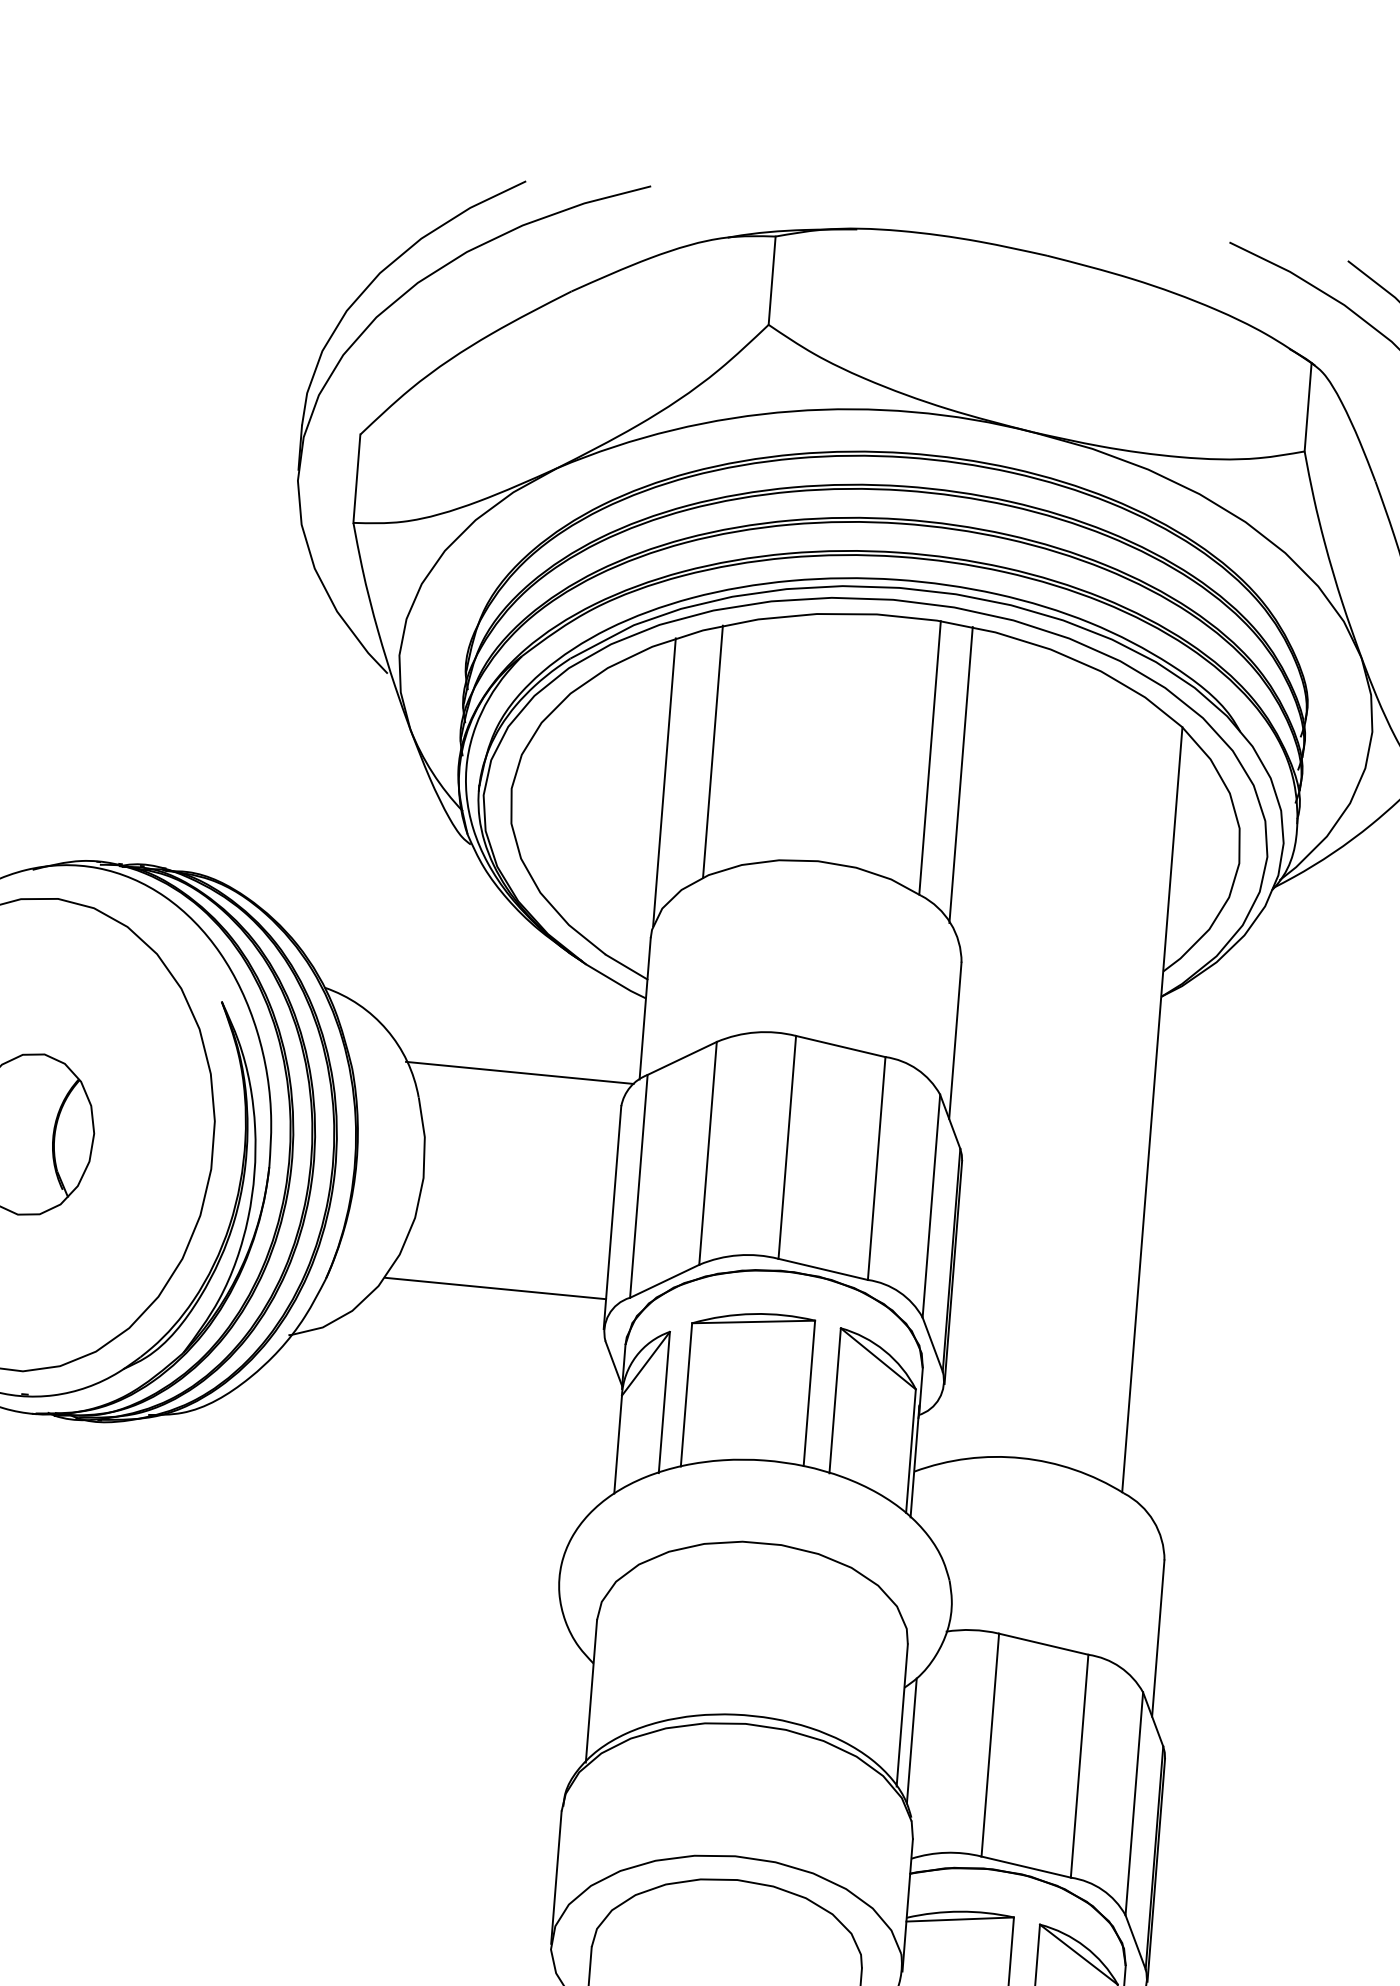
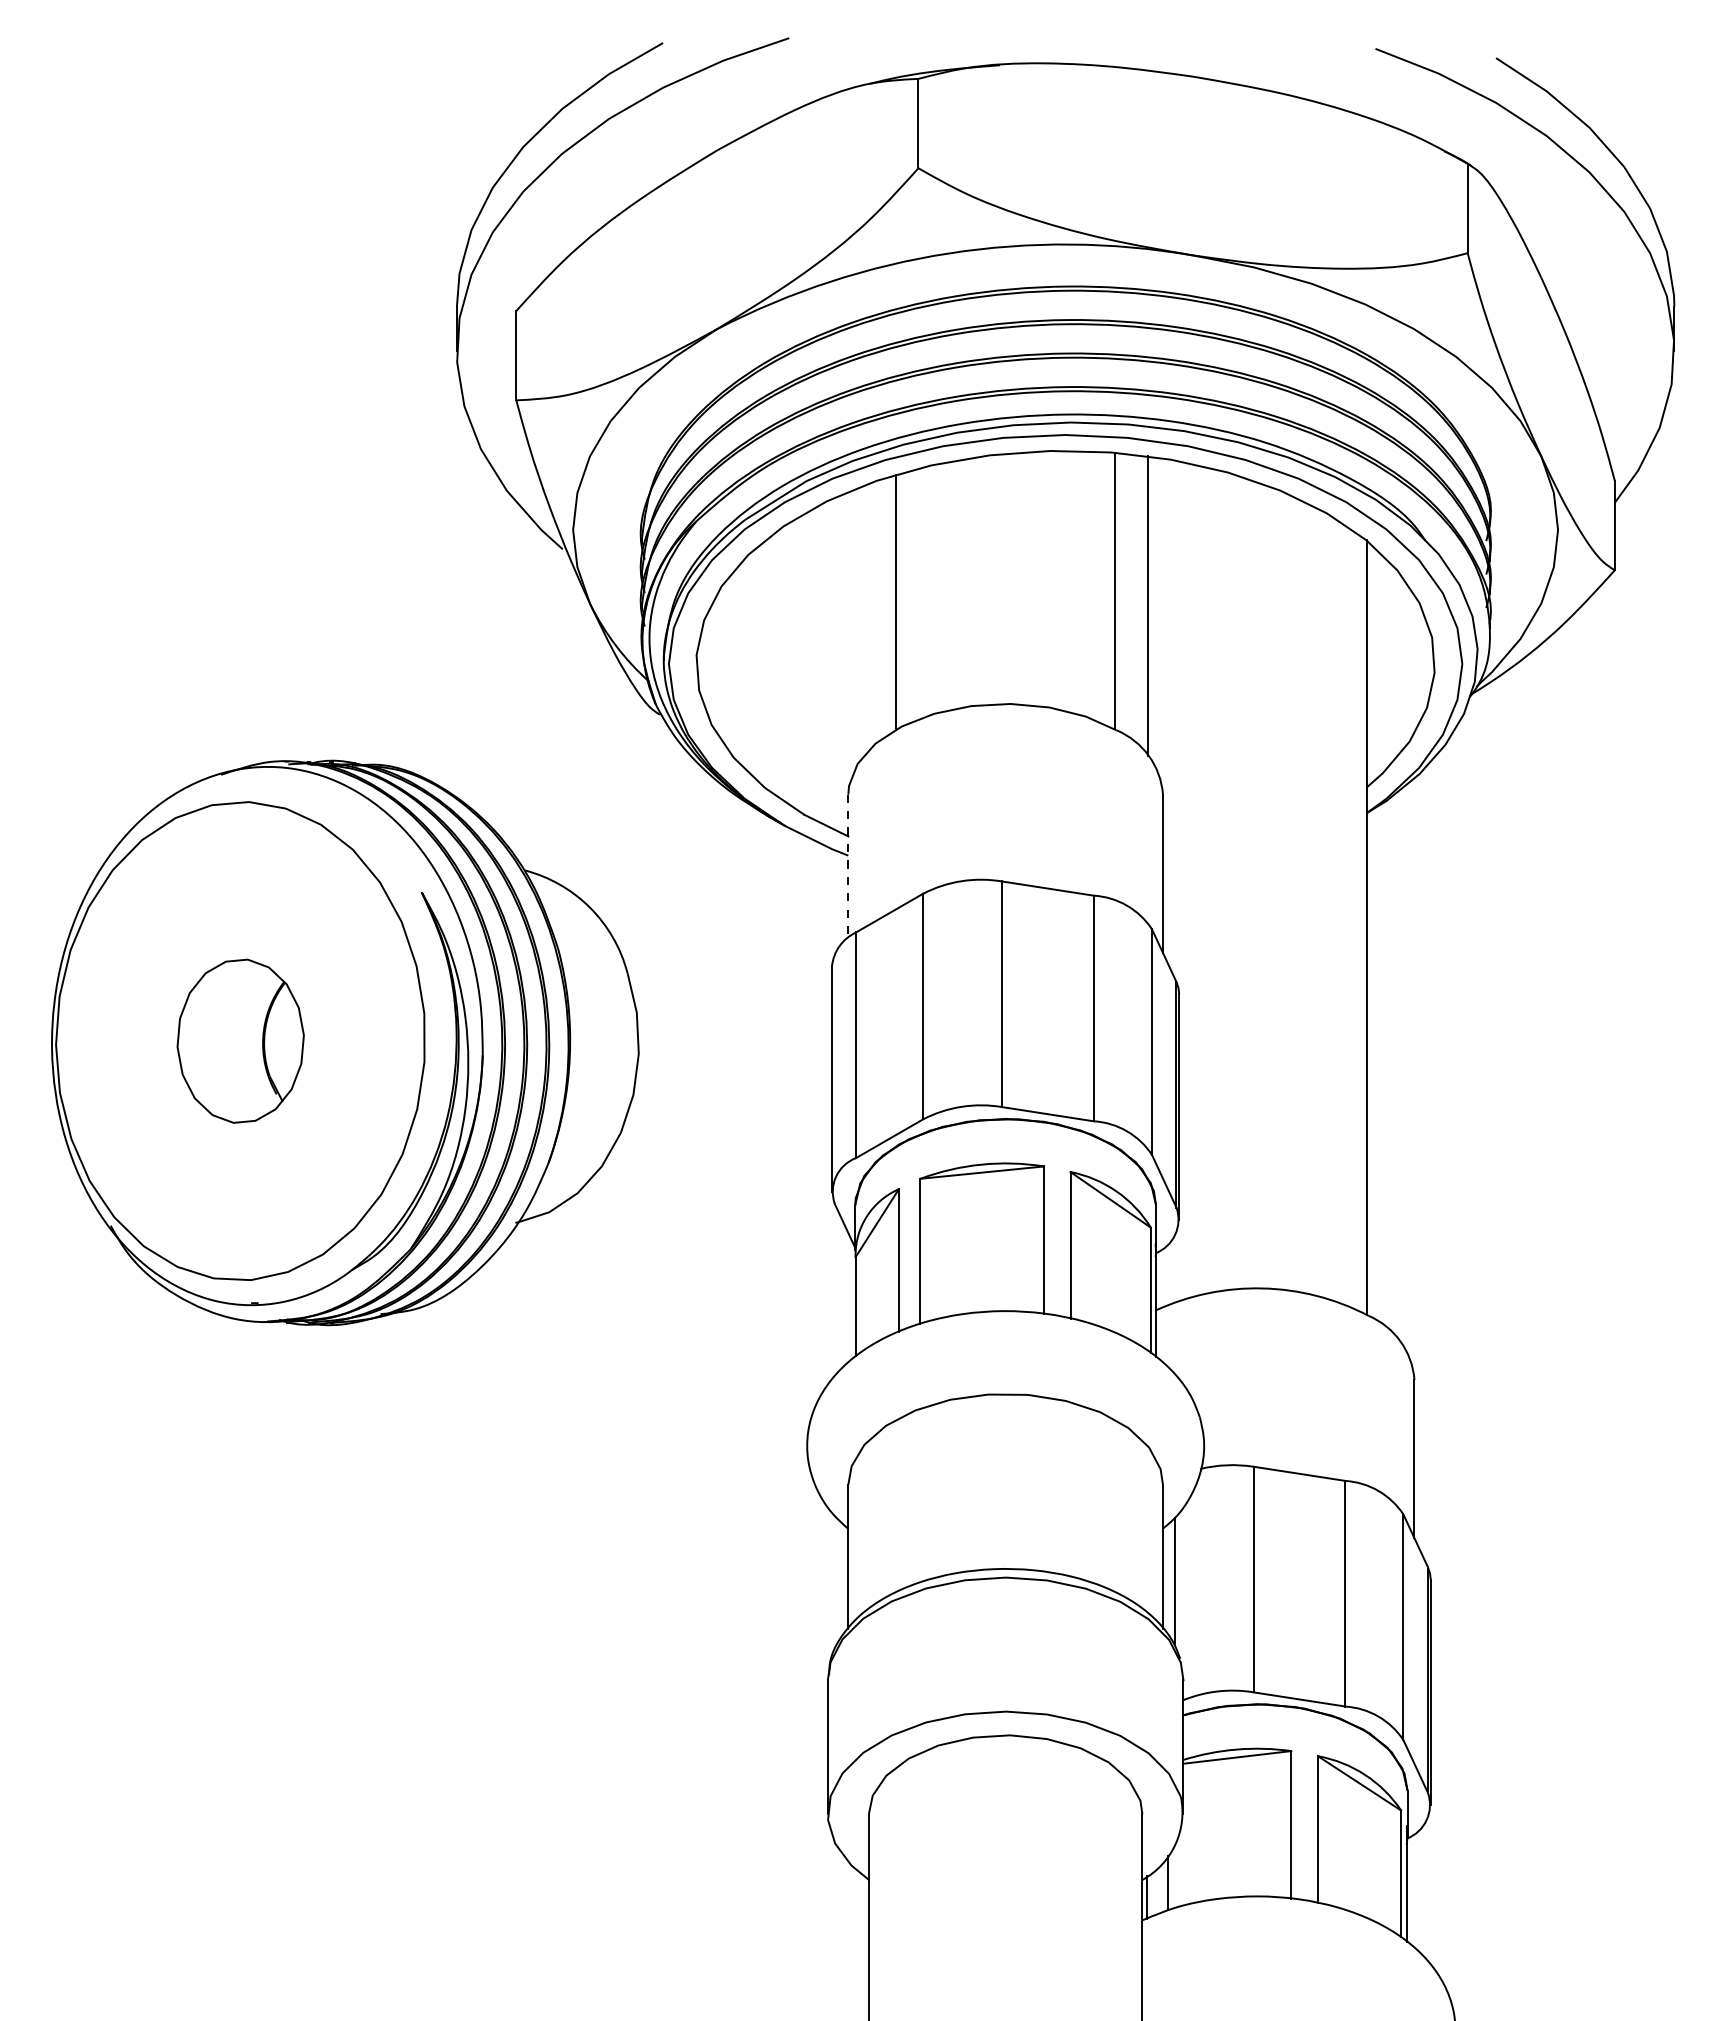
line: (664, 782) -> (849, 636), removed
line: (645, 1009) -> (848, 866), solid -> dashed
line: (519, 1072) -> (726, 940), removed
line: (496, 1288) -> (720, 1159), removed

